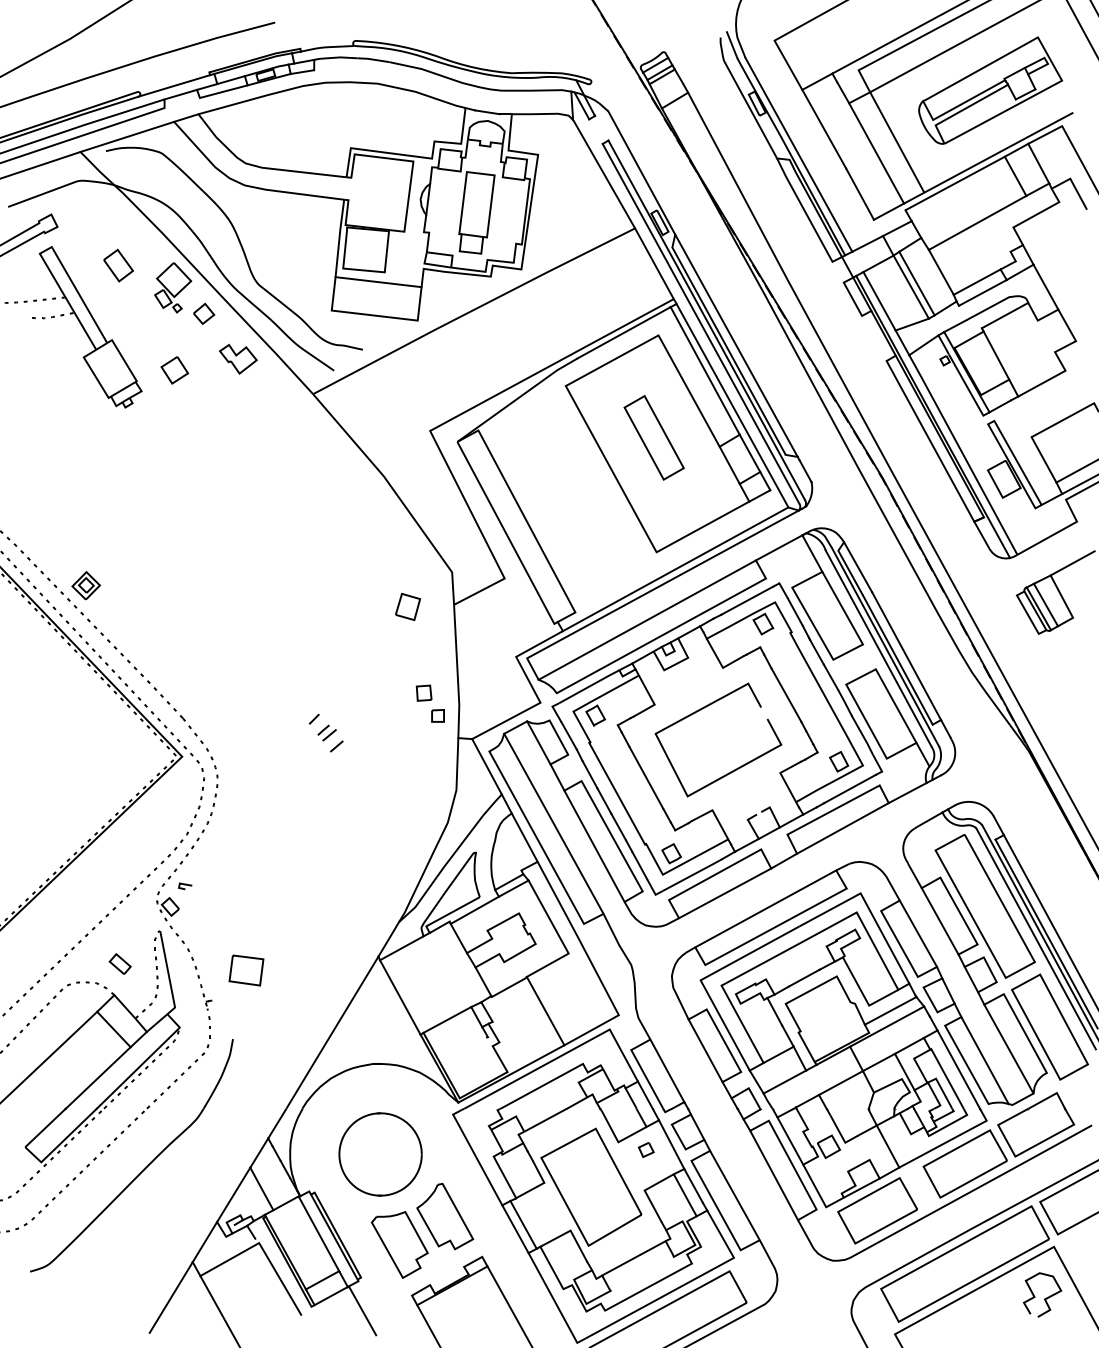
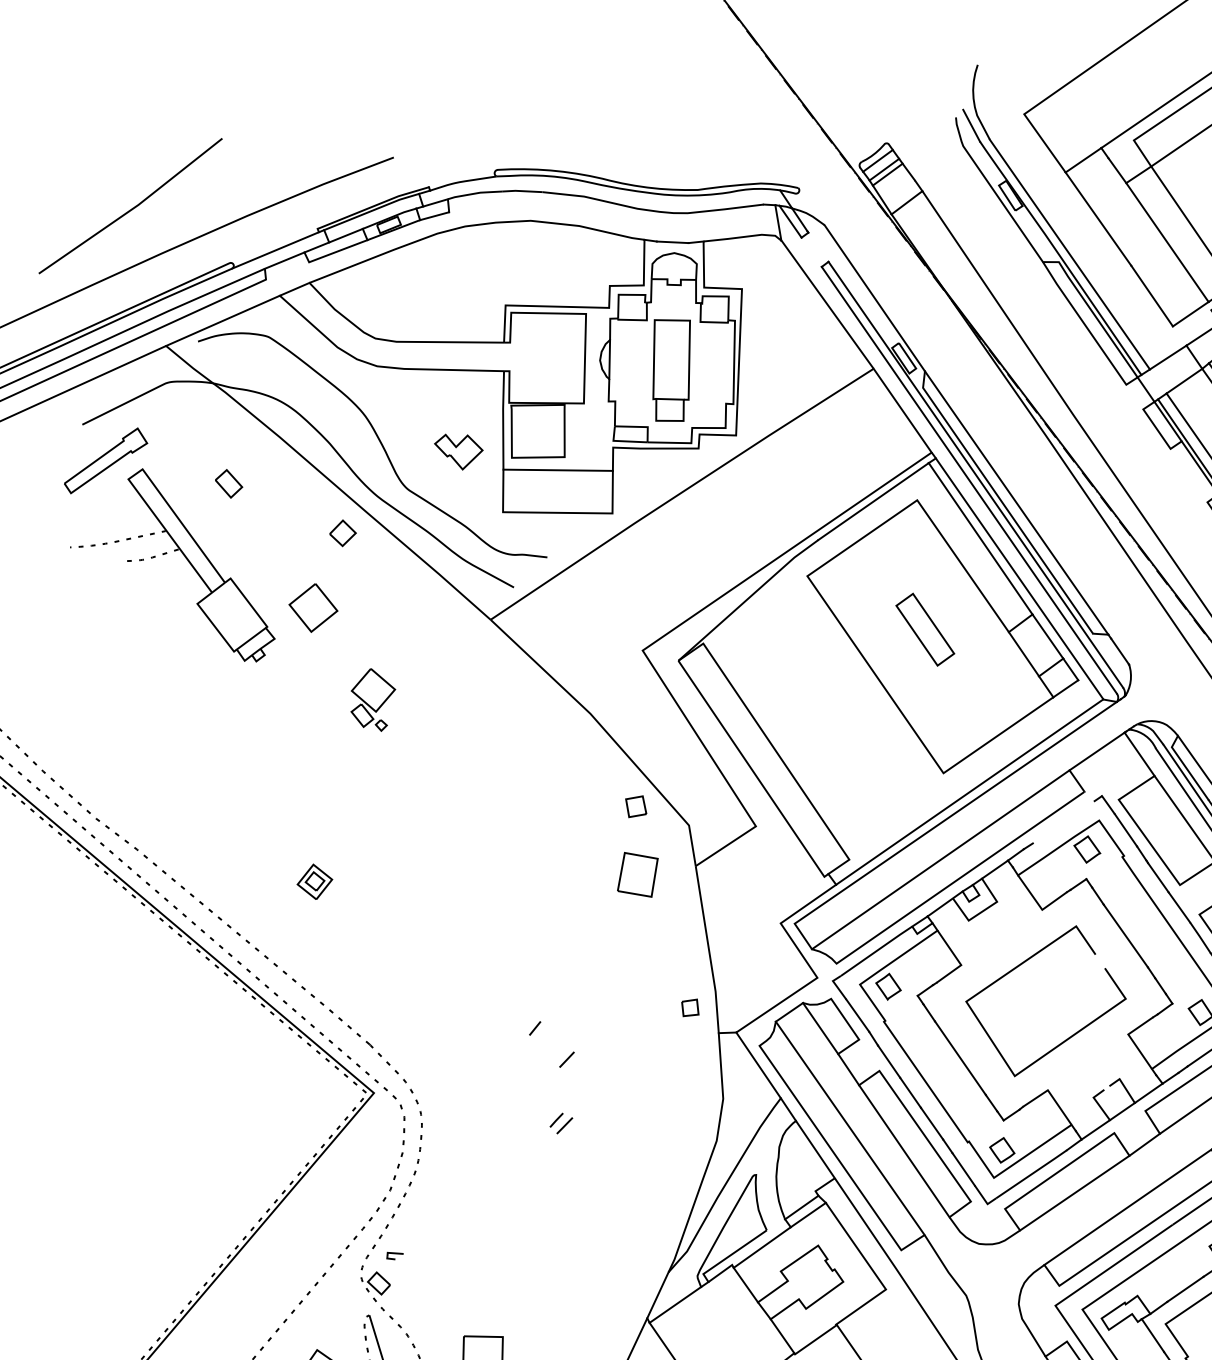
part: (118, 265) -> (228, 483), size x0.7
part: (173, 287) -> (373, 699), moved
part: (238, 358) -> (459, 450), moved
part: (174, 370) -> (313, 608), size x1.4
part: (653, 437) -> (924, 629), size x0.7
part: (86, 585) -> (315, 881), moved
line: (747, 600) -> (1064, 821), removed
part: (408, 606) -> (638, 874), size x1.4
part: (423, 692) -> (635, 805), moved
part: (326, 732) -> (560, 1122), moved

